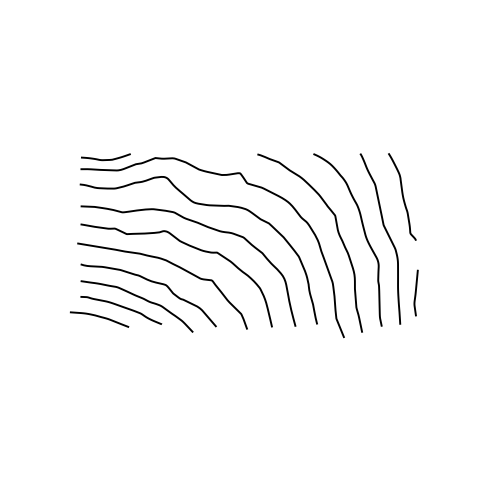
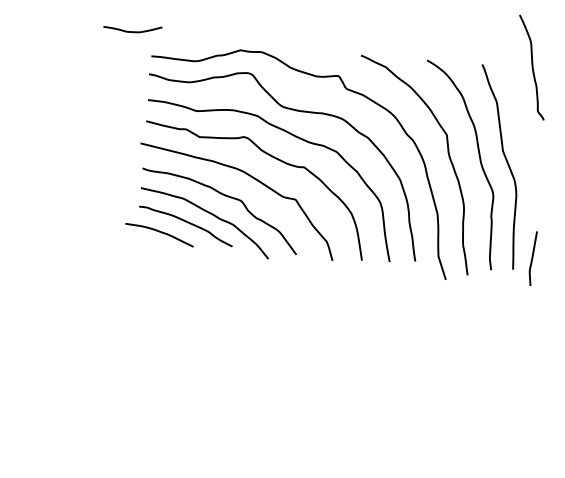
curve: (105, 159) -> (132, 31), moved
curve: (402, 196) -> (532, 67), moved
curve: (415, 292) -> (532, 257), moved

